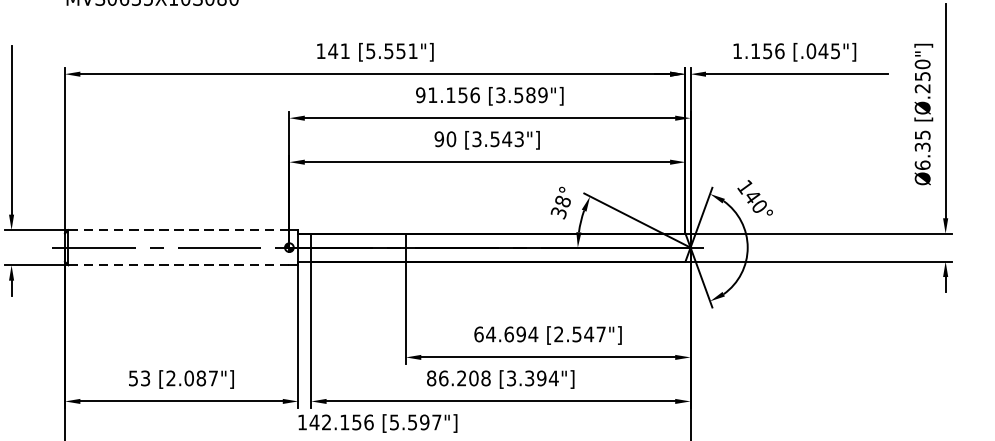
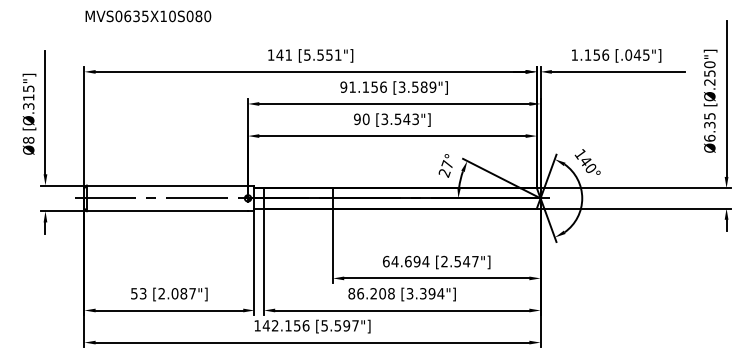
text: (561, 206) -> (446, 168), 38° -> 27°
line: (178, 230) -> (167, 185), dashed -> solid
line: (178, 265) -> (167, 211), dashed -> solid

